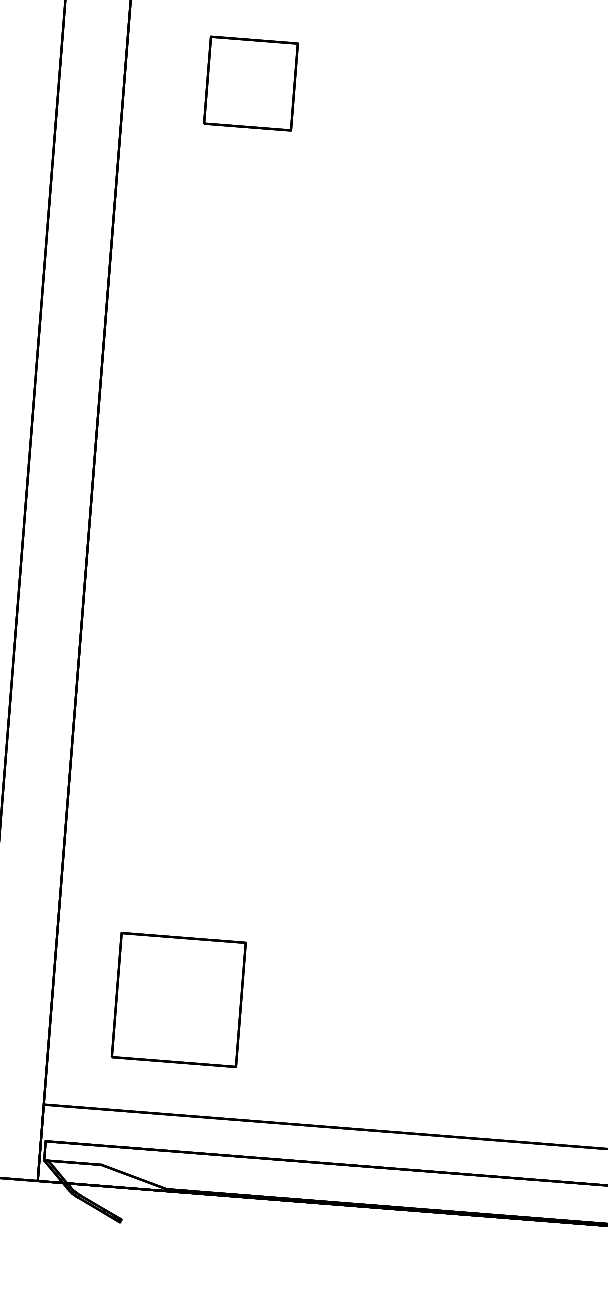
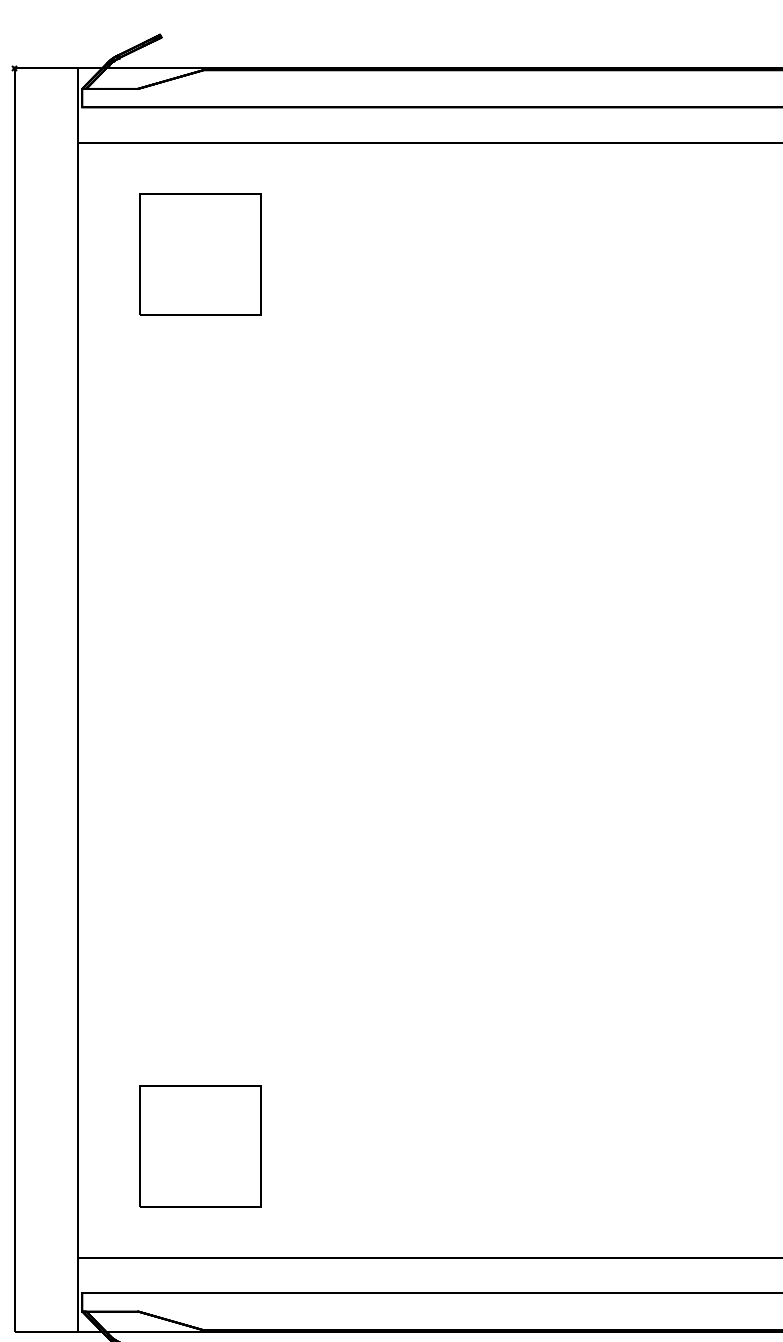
part: (251, 83) -> (200, 254), size x1.43

